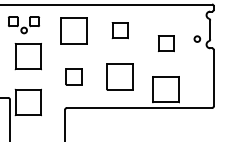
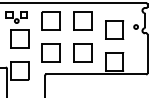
part: (119, 29) -> (82, 20), size x1.67
part: (165, 42) -> (114, 29), size x1.67
part: (73, 76) -> (50, 52), size x1.67

